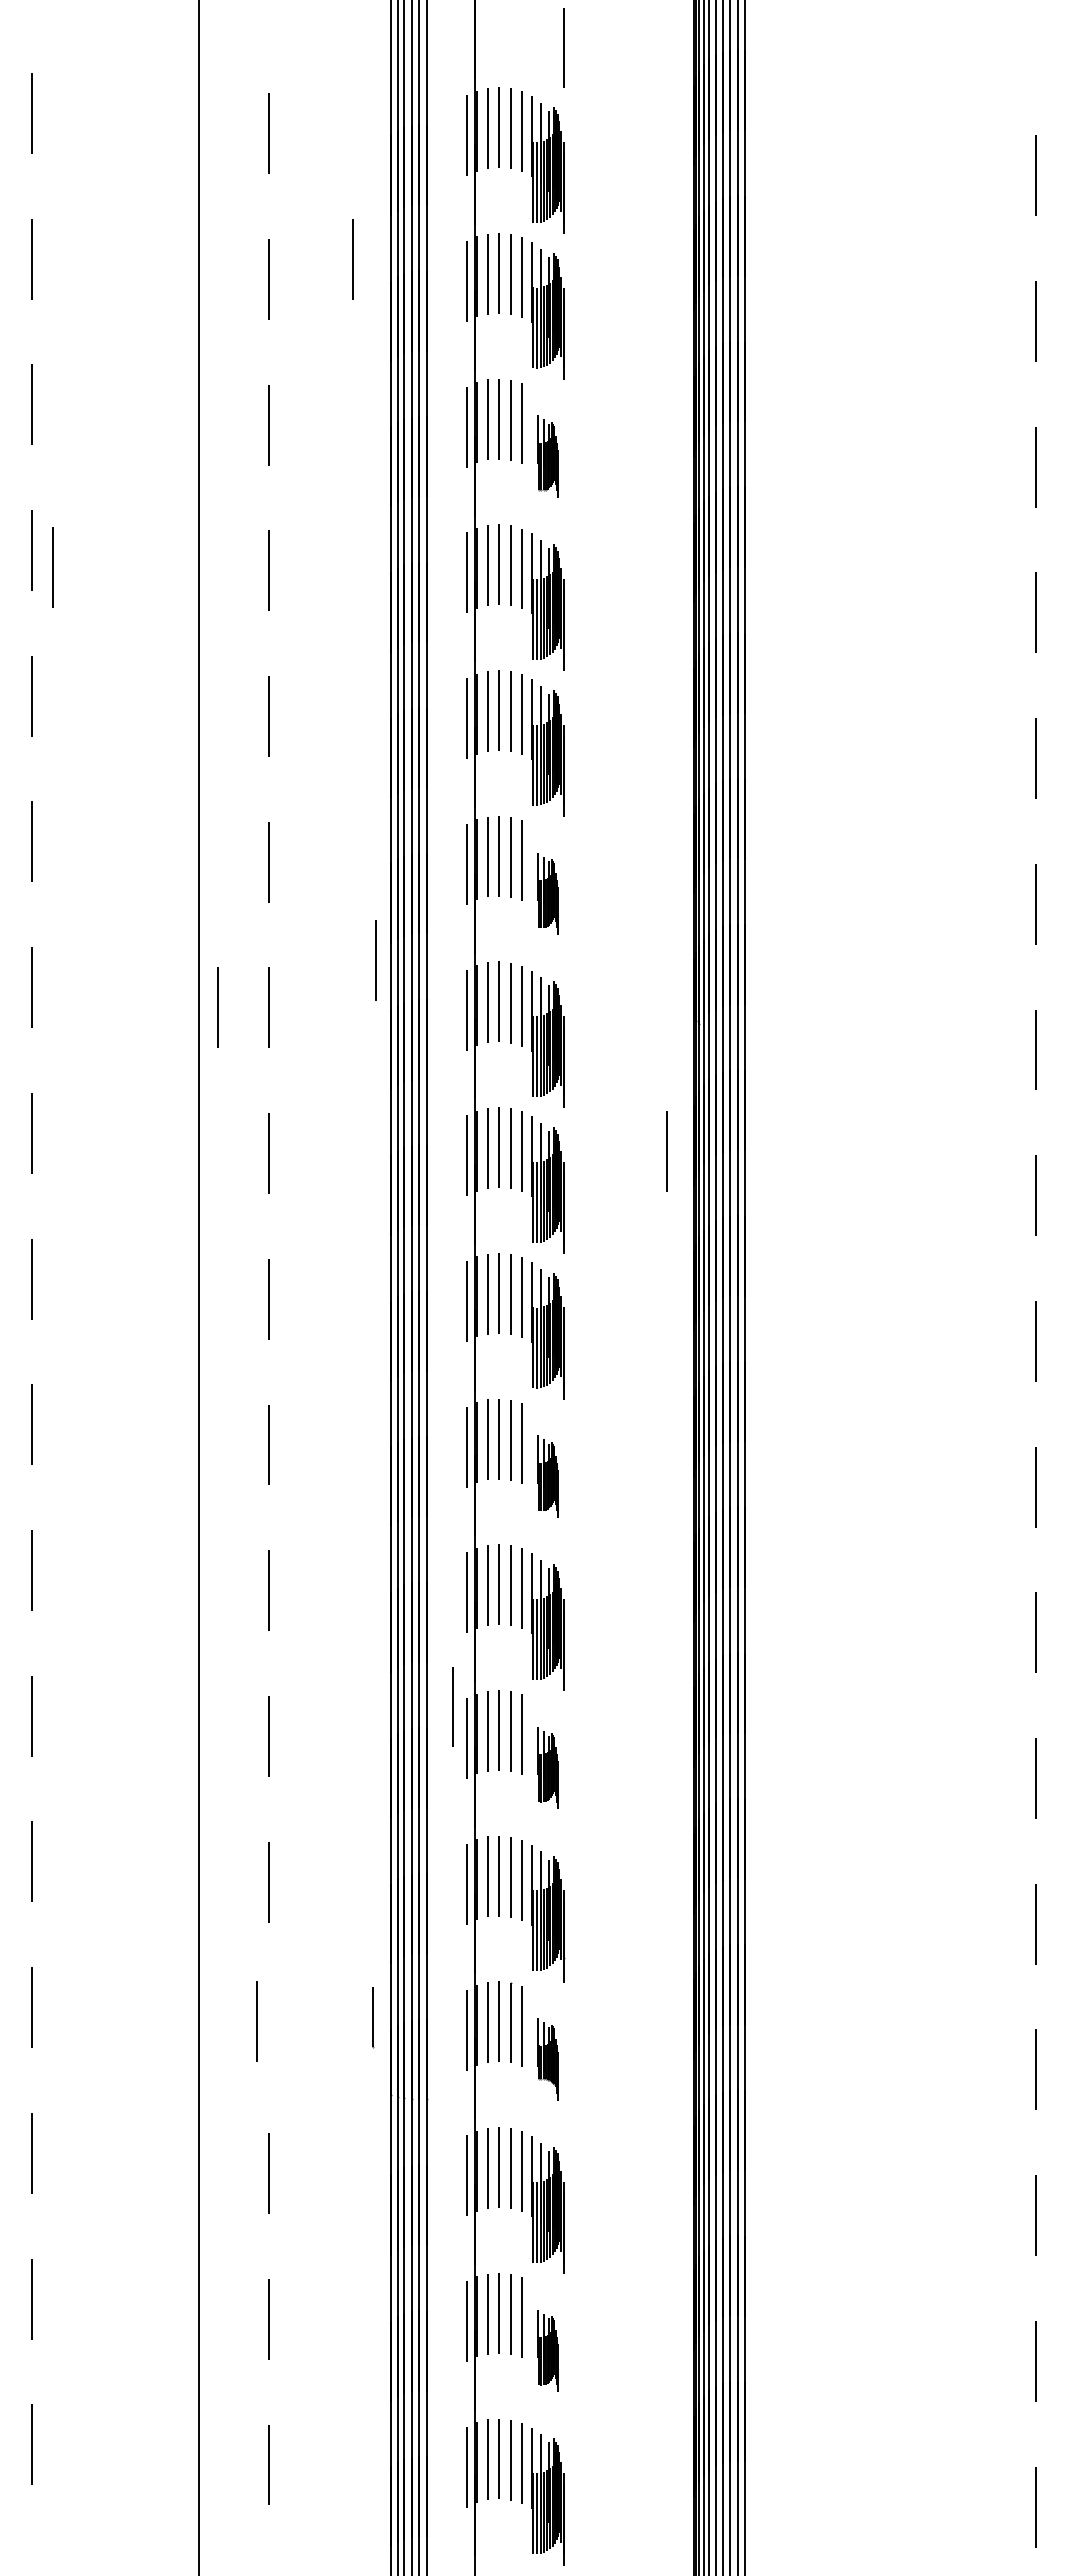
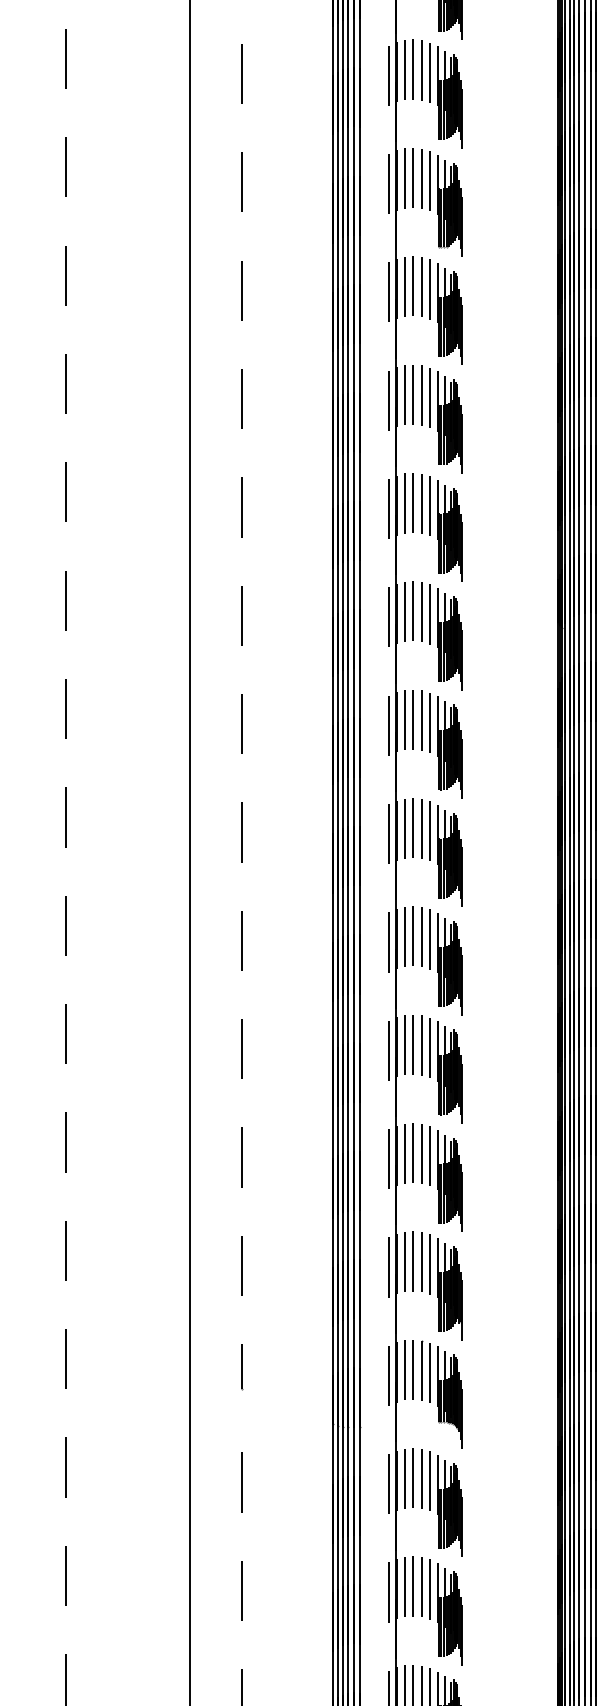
line: (352, 259) -> (304, 59), removed
part: (547, 456) -> (449, 205), size x1.67
line: (52, 567) -> (81, 288), removed
part: (547, 893) -> (449, 530), size x1.67
line: (375, 960) -> (321, 580), removed
line: (217, 1007) -> (203, 615), removed
line: (666, 1151) -> (537, 722), removed
part: (547, 1476) -> (449, 964), size x1.67
line: (452, 1706) -> (378, 1135), removed
part: (547, 1767) -> (449, 1180), size x1.67
line: (373, 2017) -> (242, 1366), moved
line: (256, 2021) -> (232, 1369), removed
part: (547, 2059) -> (449, 1397), size x1.67
part: (547, 2350) -> (449, 1614), size x1.67

